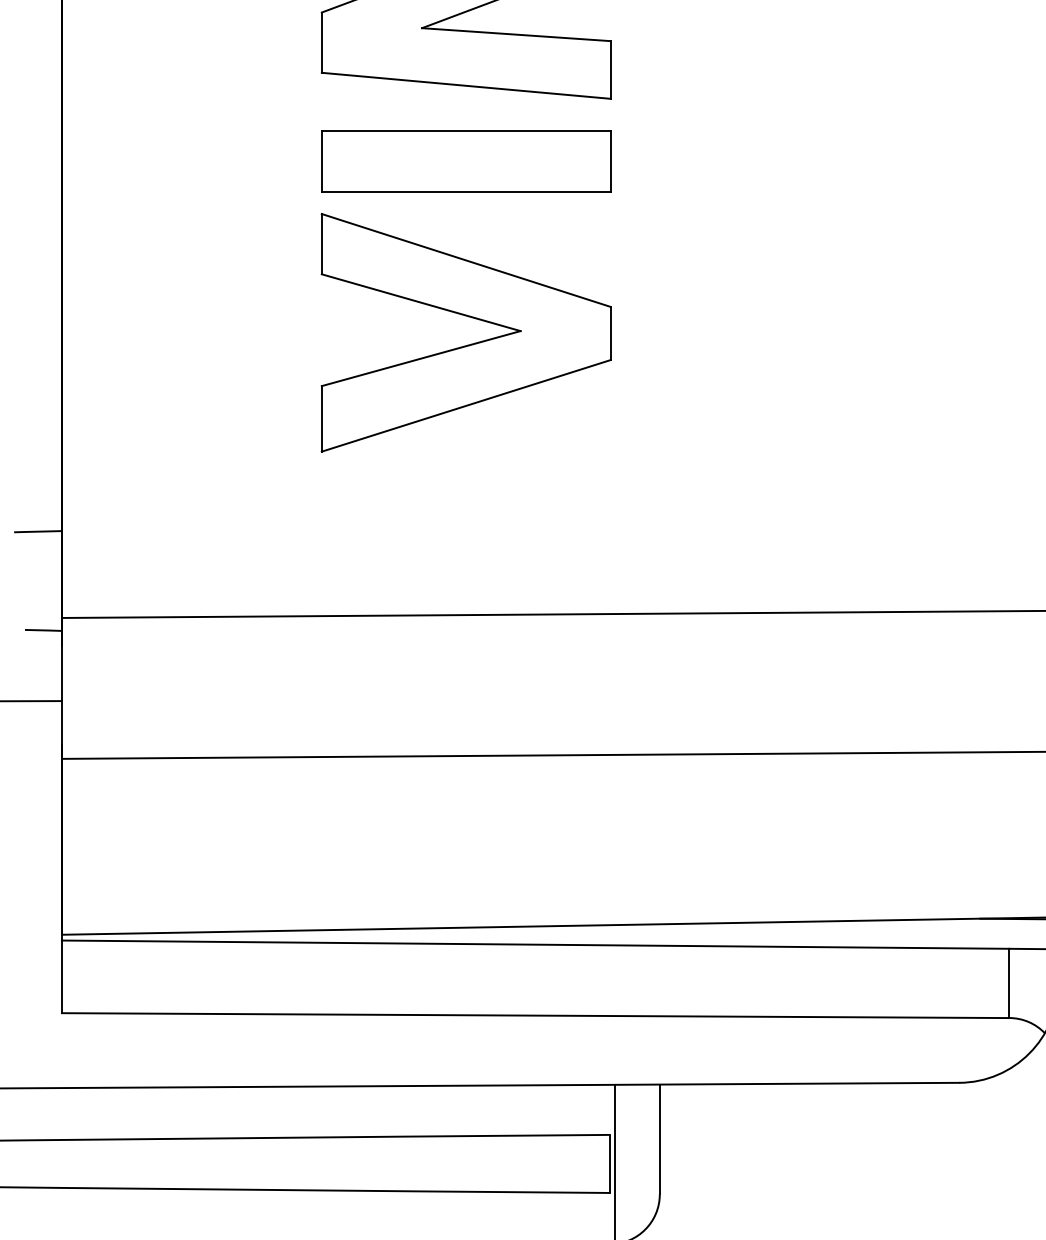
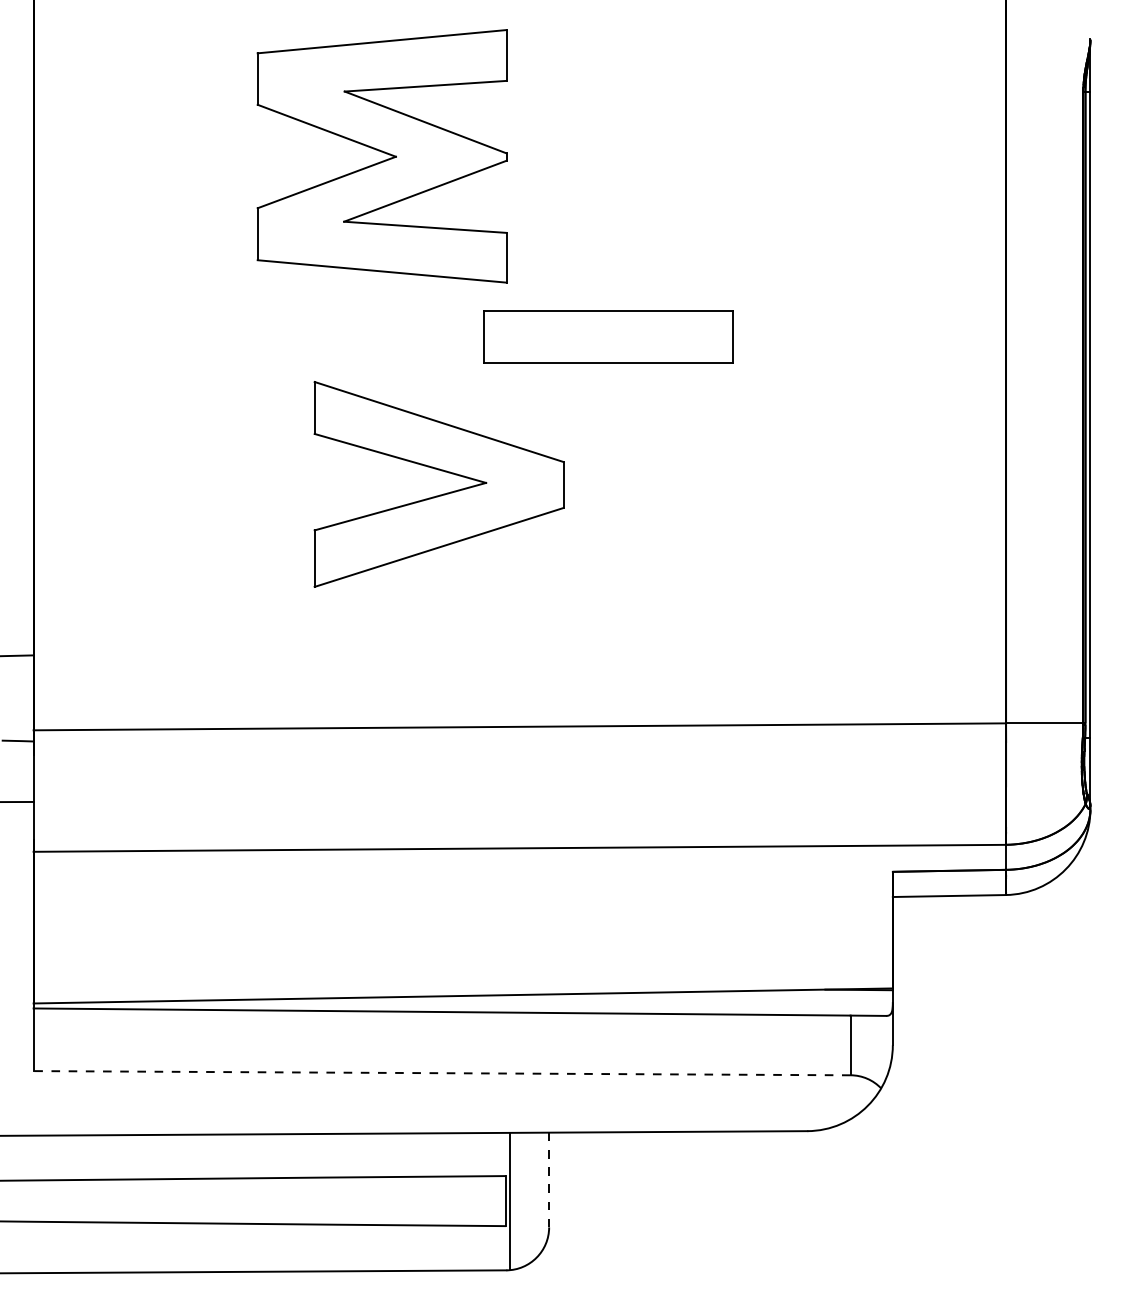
part: (466, 161) -> (608, 336), moved
part: (466, 344) -> (439, 494), moved
line: (534, 1015) -> (441, 1073), solid -> dashed
line: (660, 1138) -> (549, 1179), solid -> dashed

